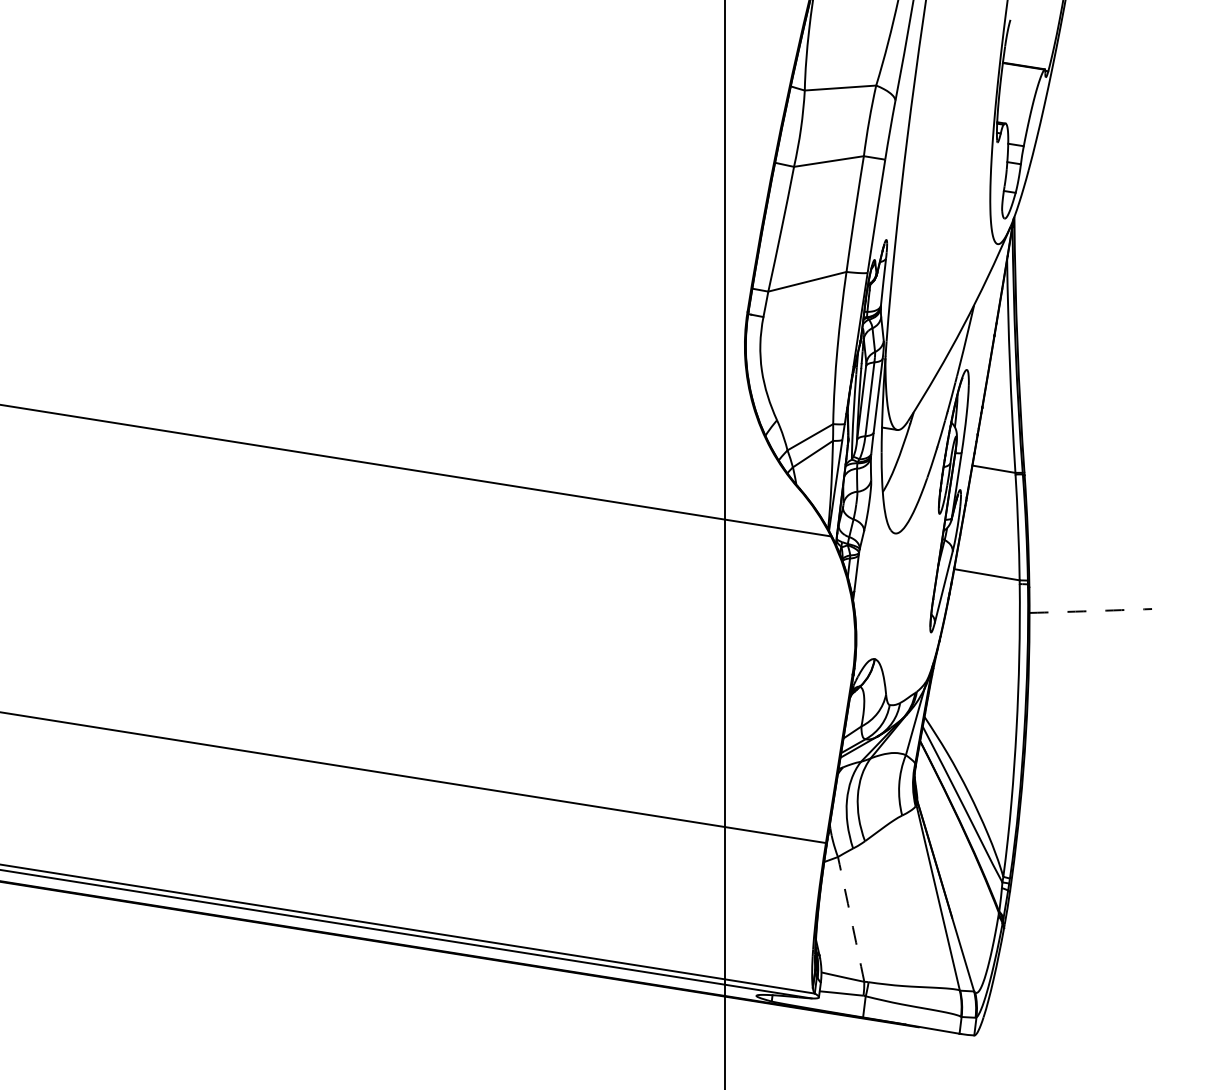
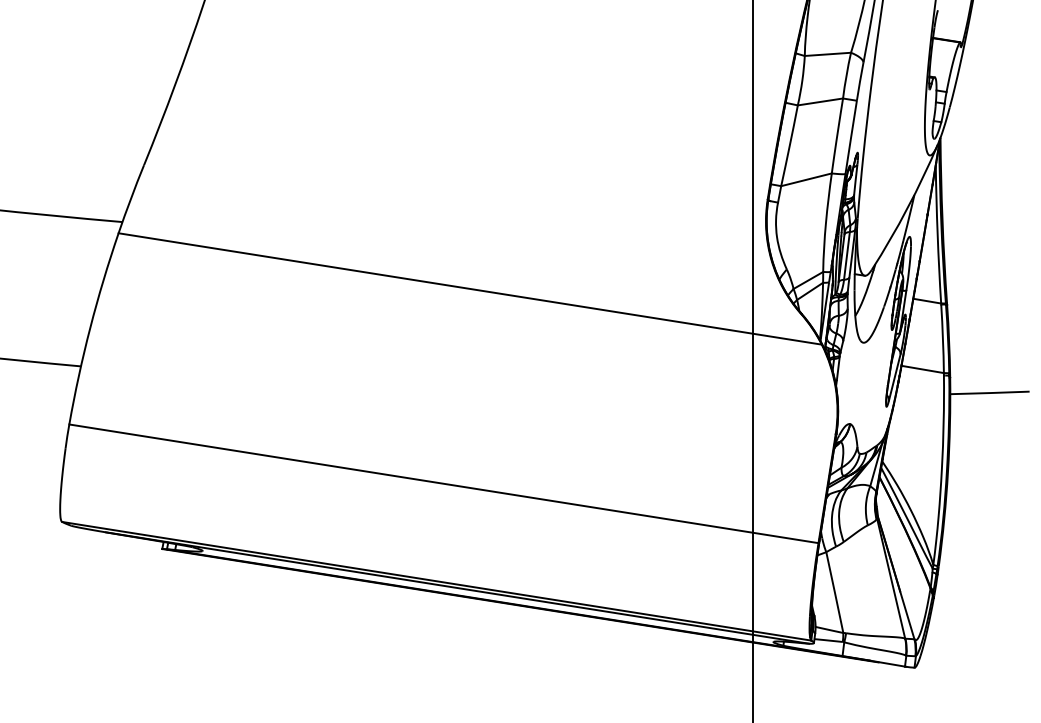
arc: (1090, 611) -> (989, 393), dashed -> solid
arc: (850, 919) -> (834, 592), dashed -> solid

